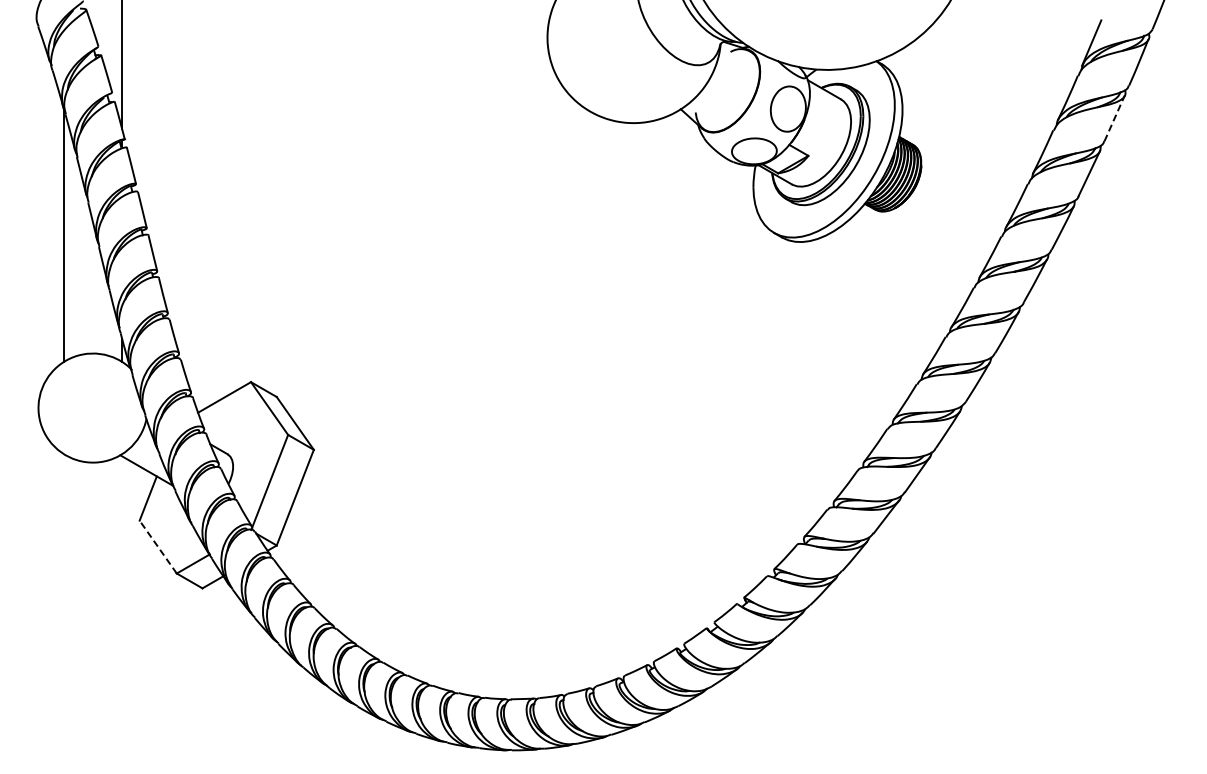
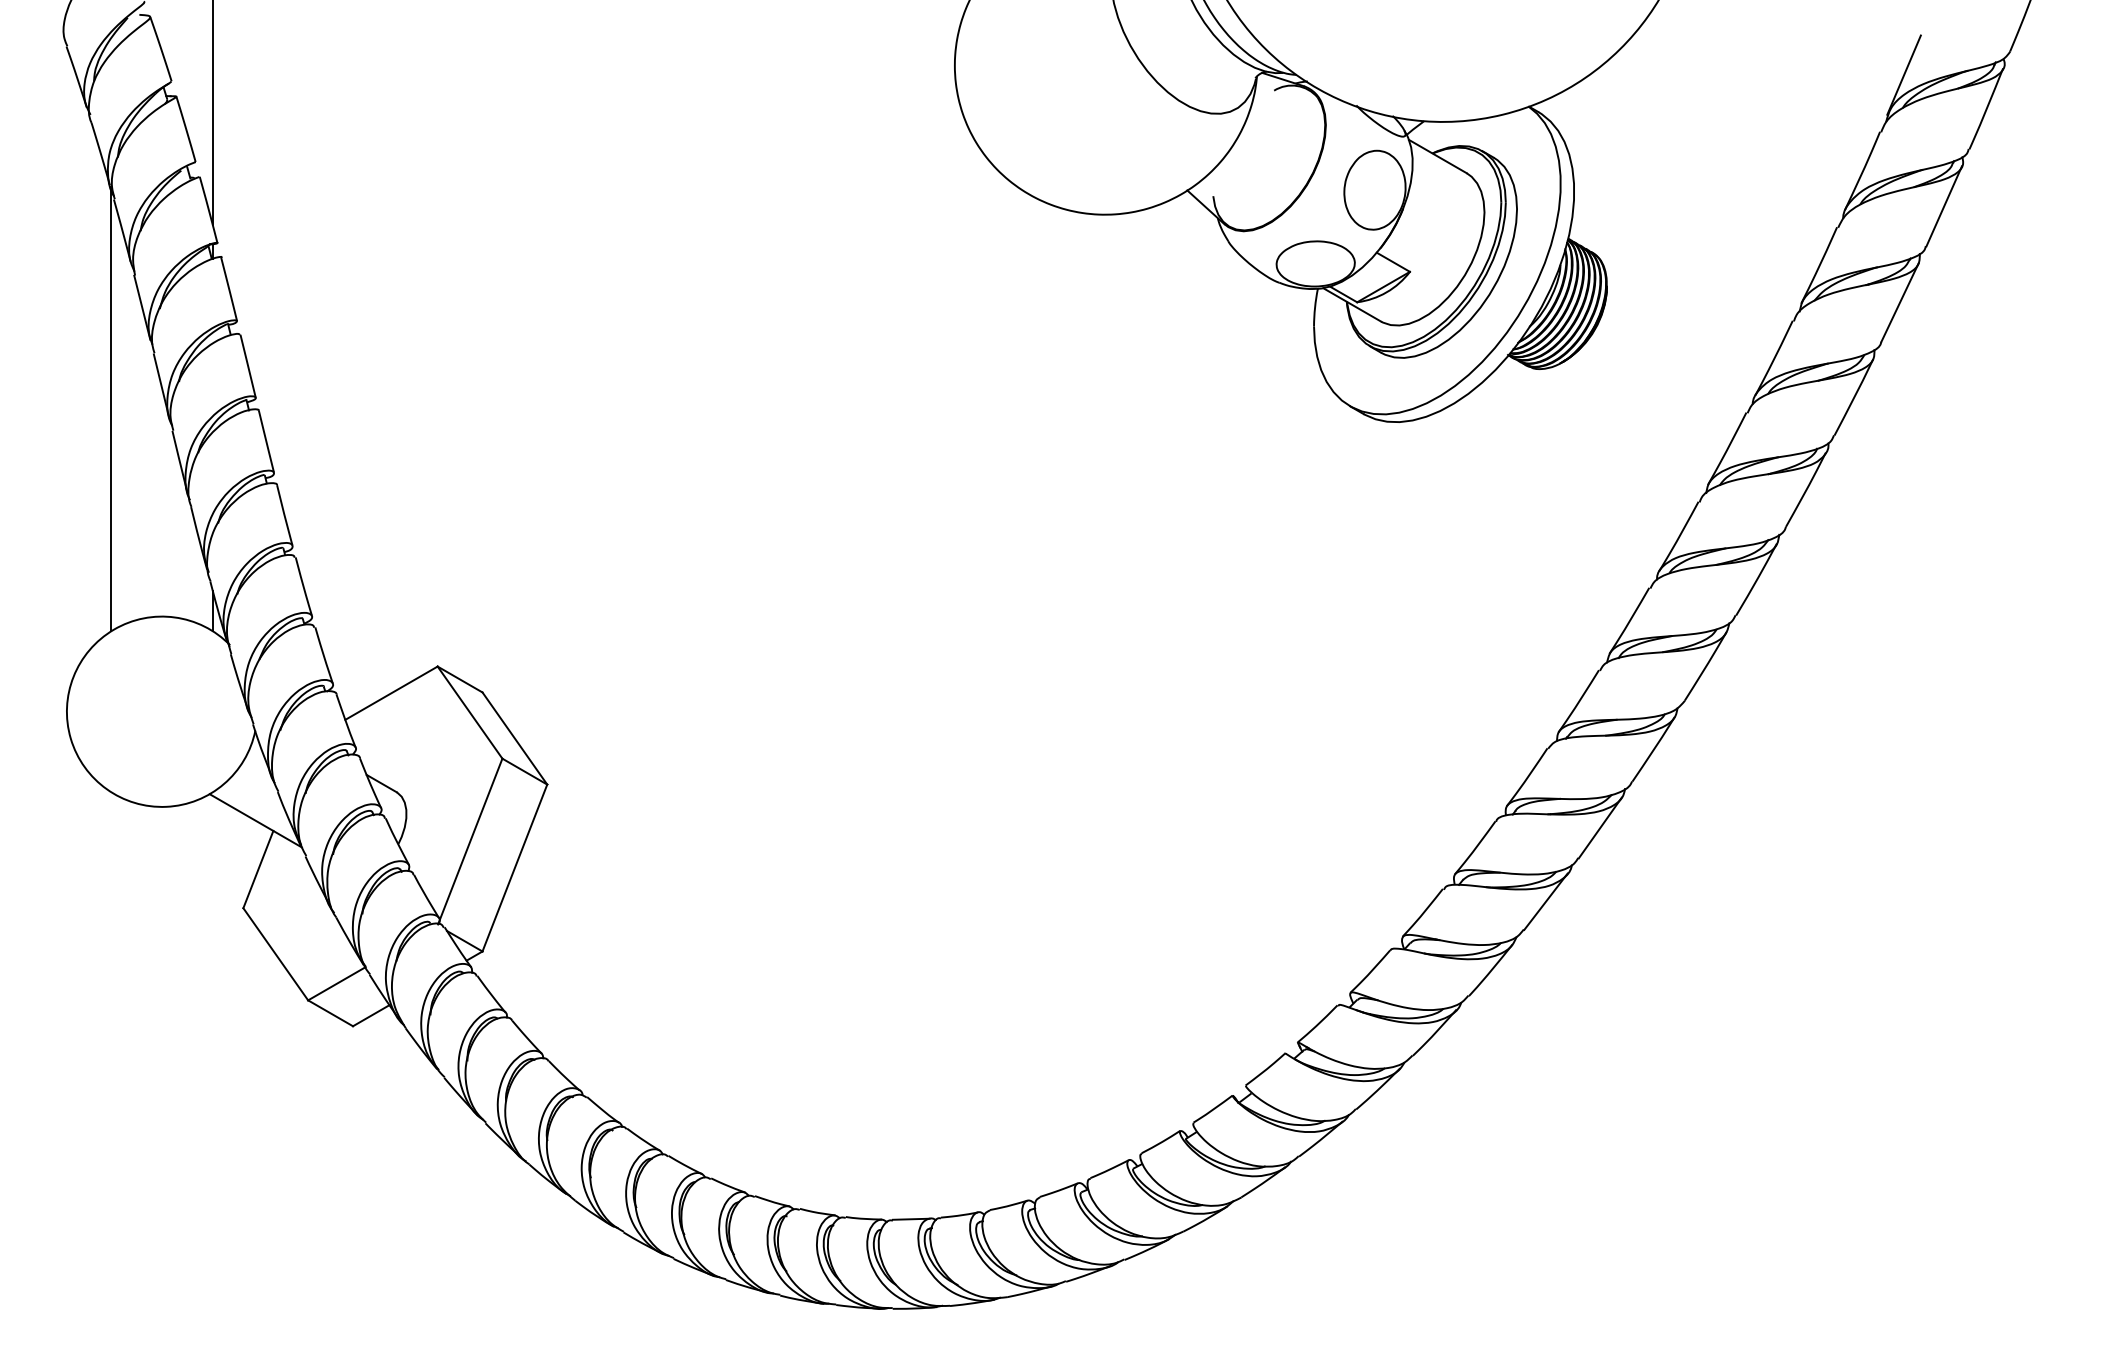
line: (1114, 117) -> (1943, 204), dashed -> solid
line: (157, 546) -> (274, 953), dashed -> solid

